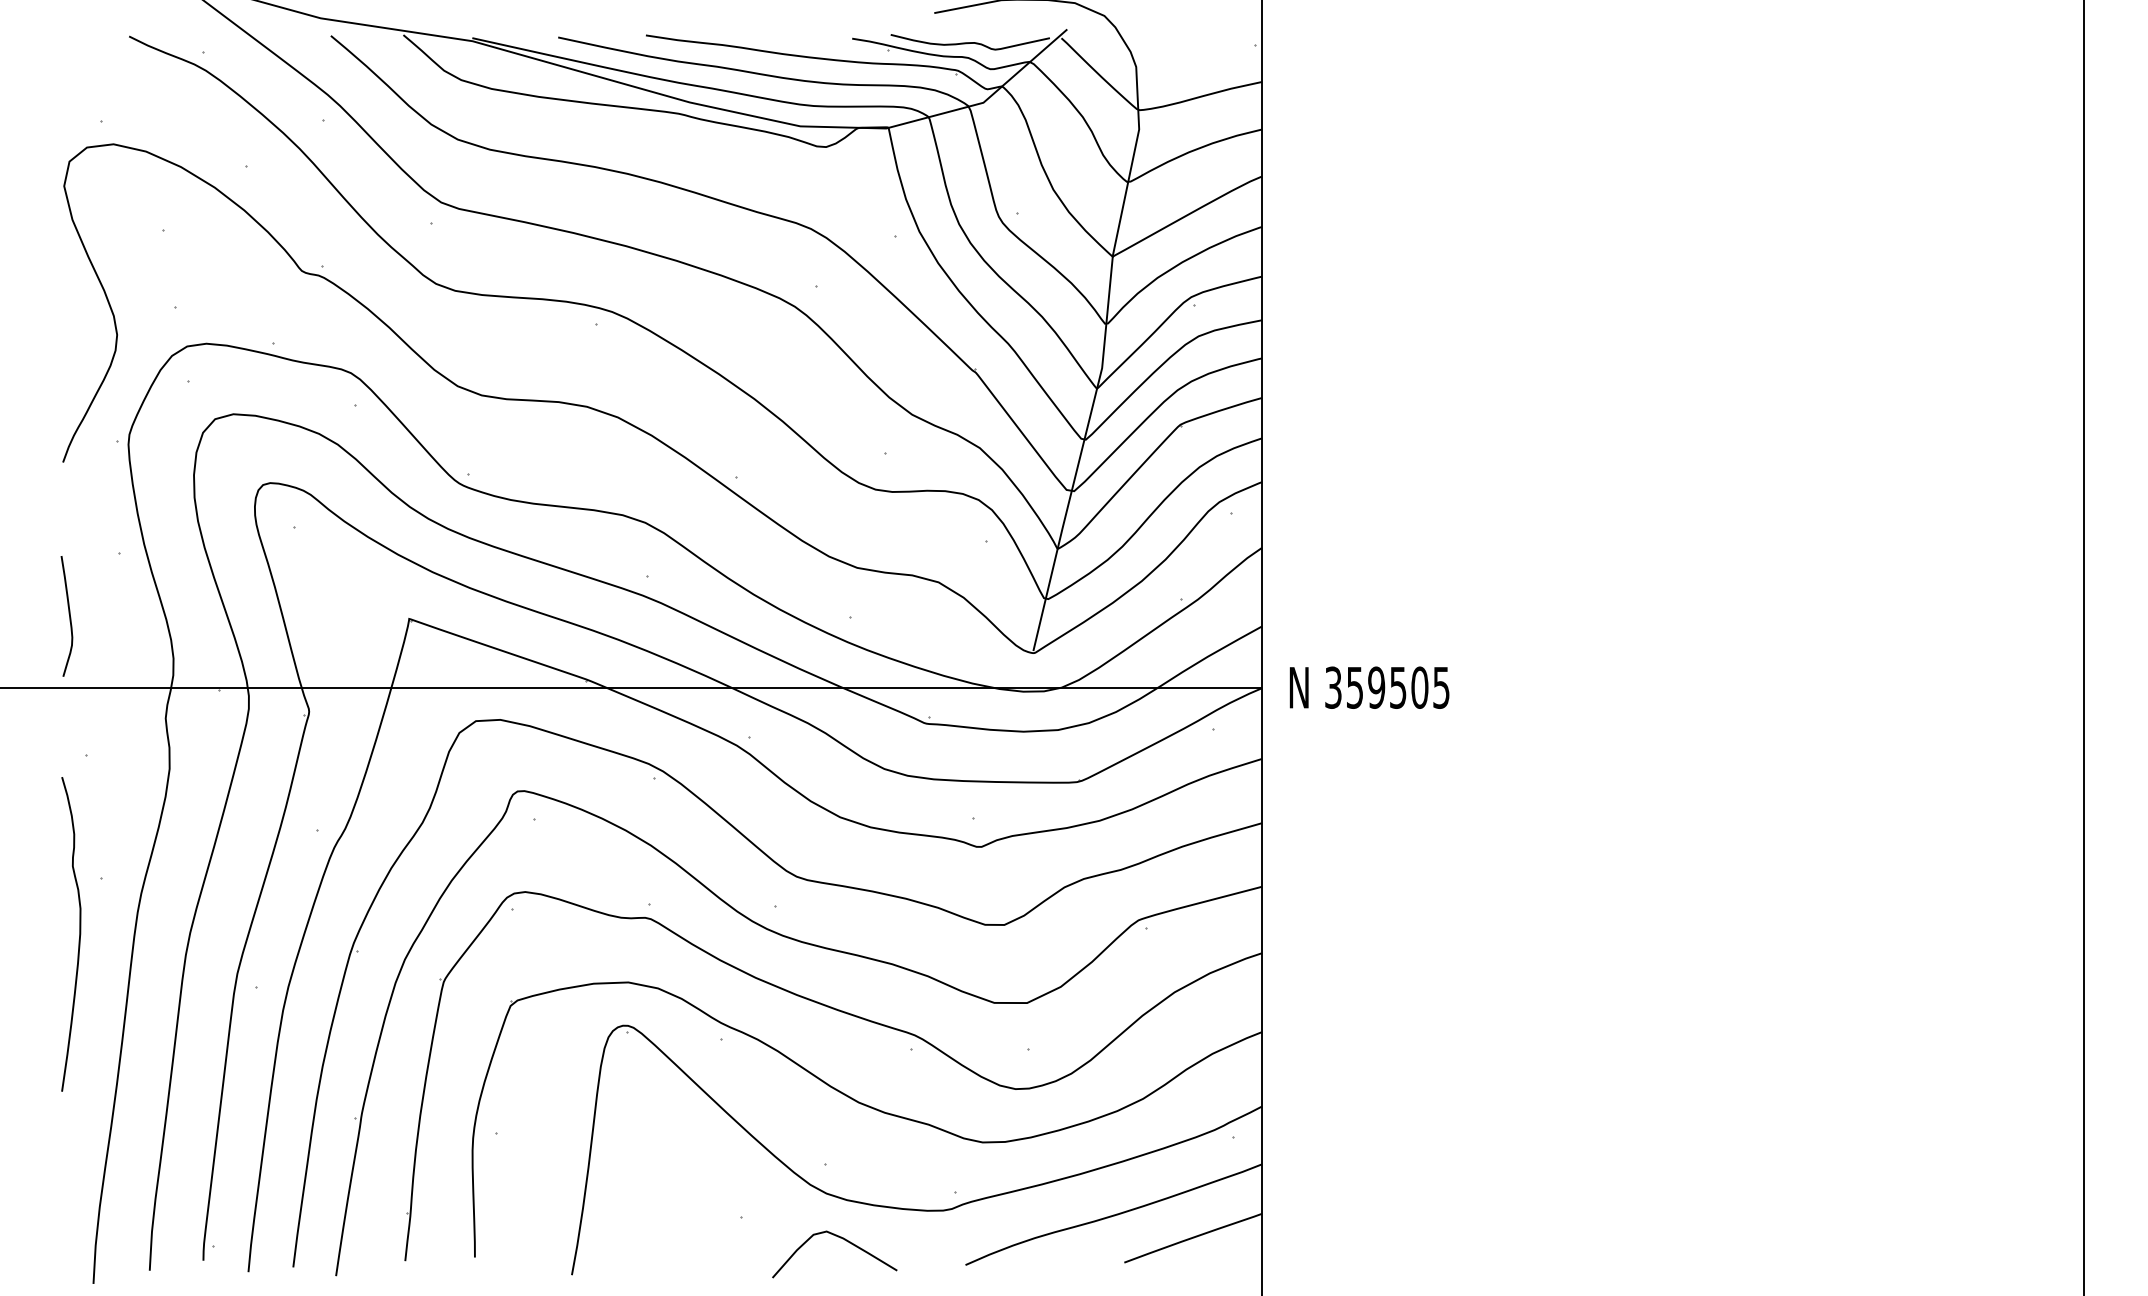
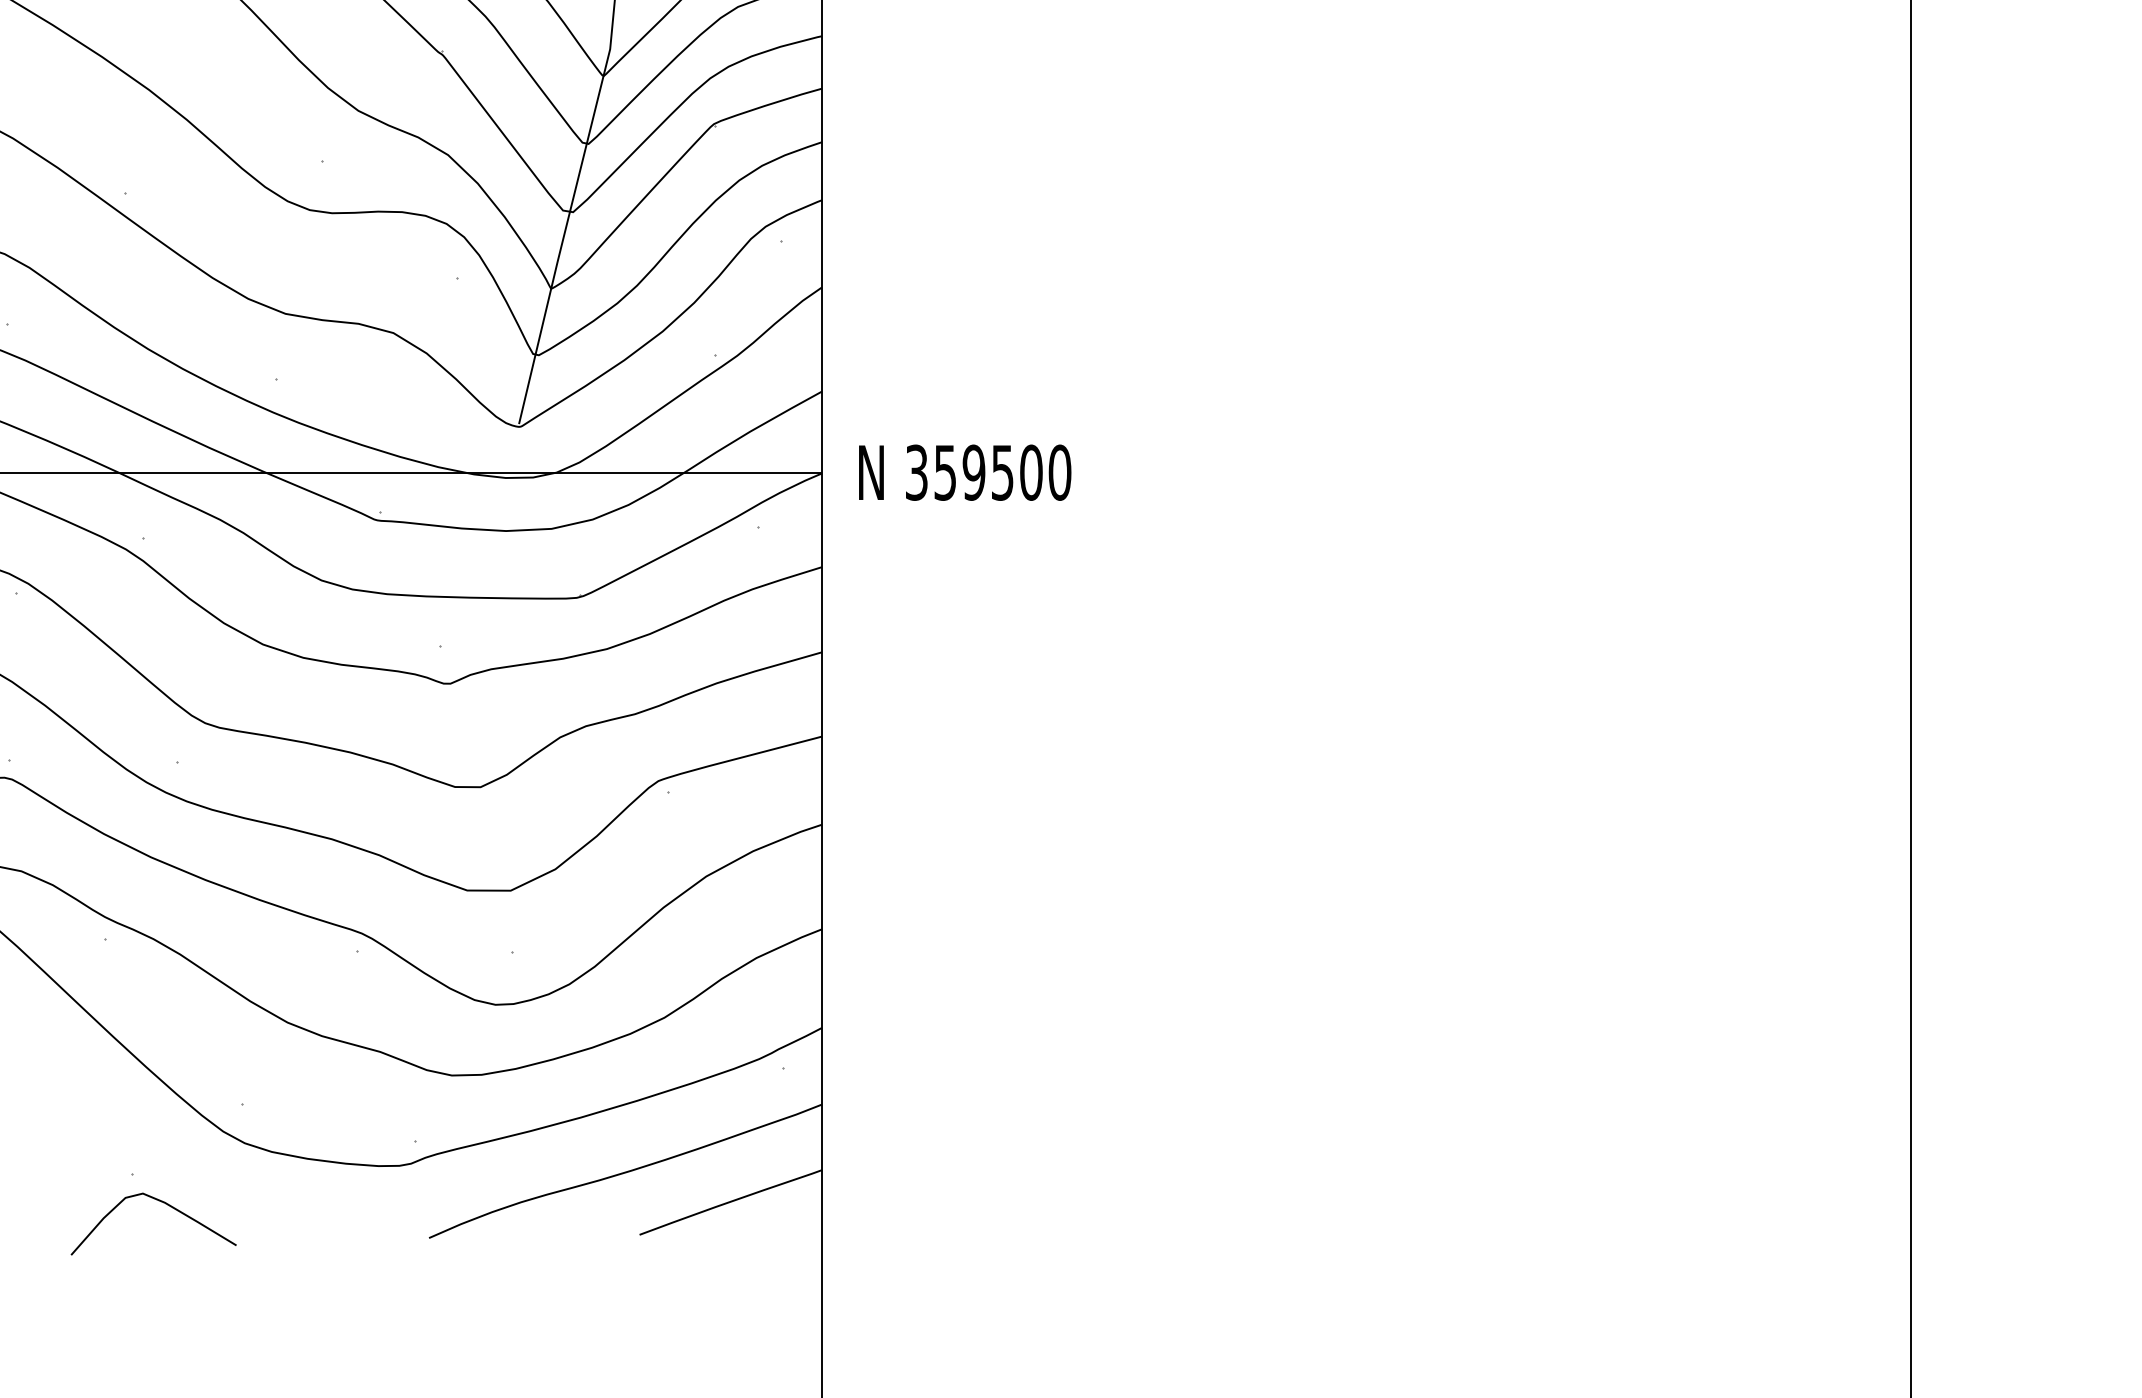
text: (1441, 687) -> (1060, 472), 359505 -> 359500
curve: (842, 1239) -> (163, 1204), moved

